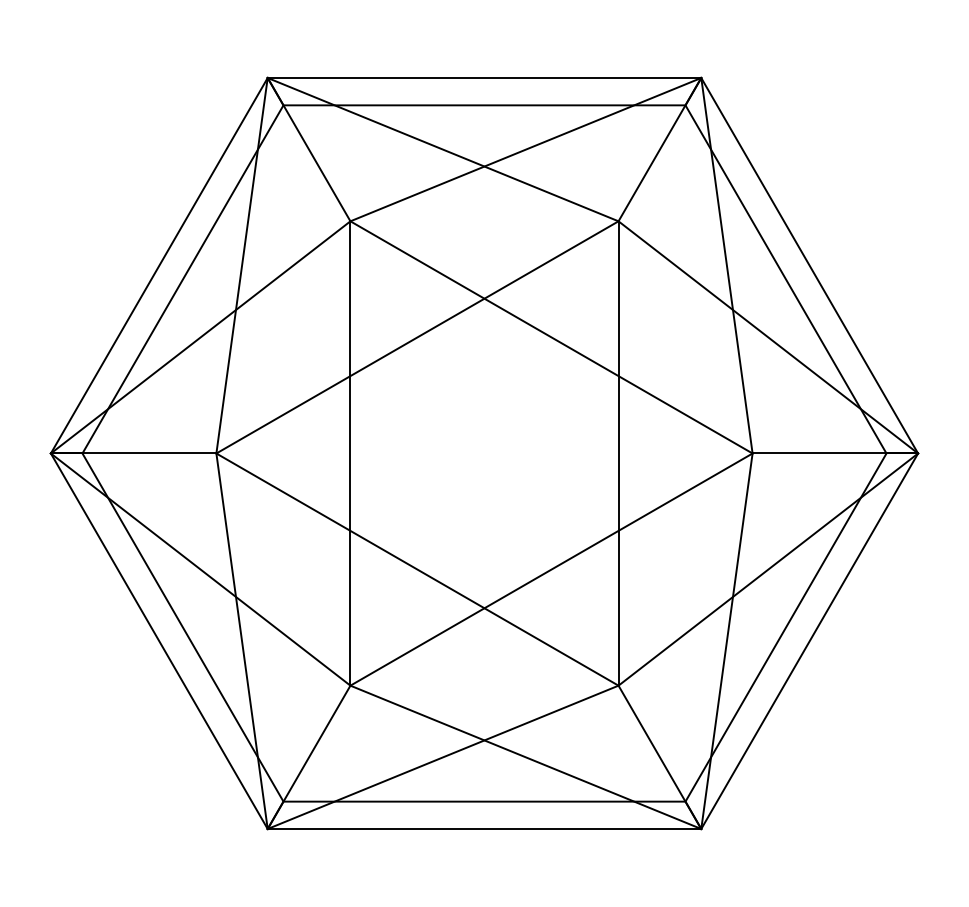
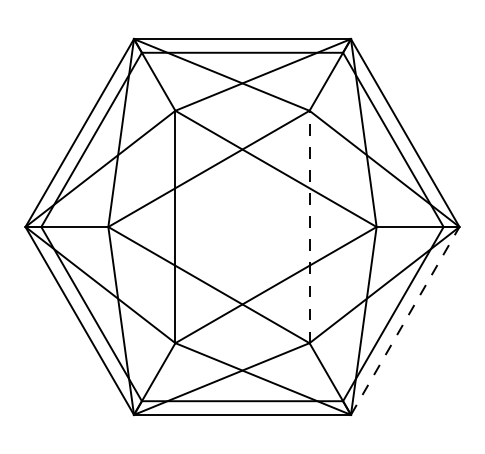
line: (618, 452) -> (309, 226), solid -> dashed
line: (810, 640) -> (405, 320), solid -> dashed

